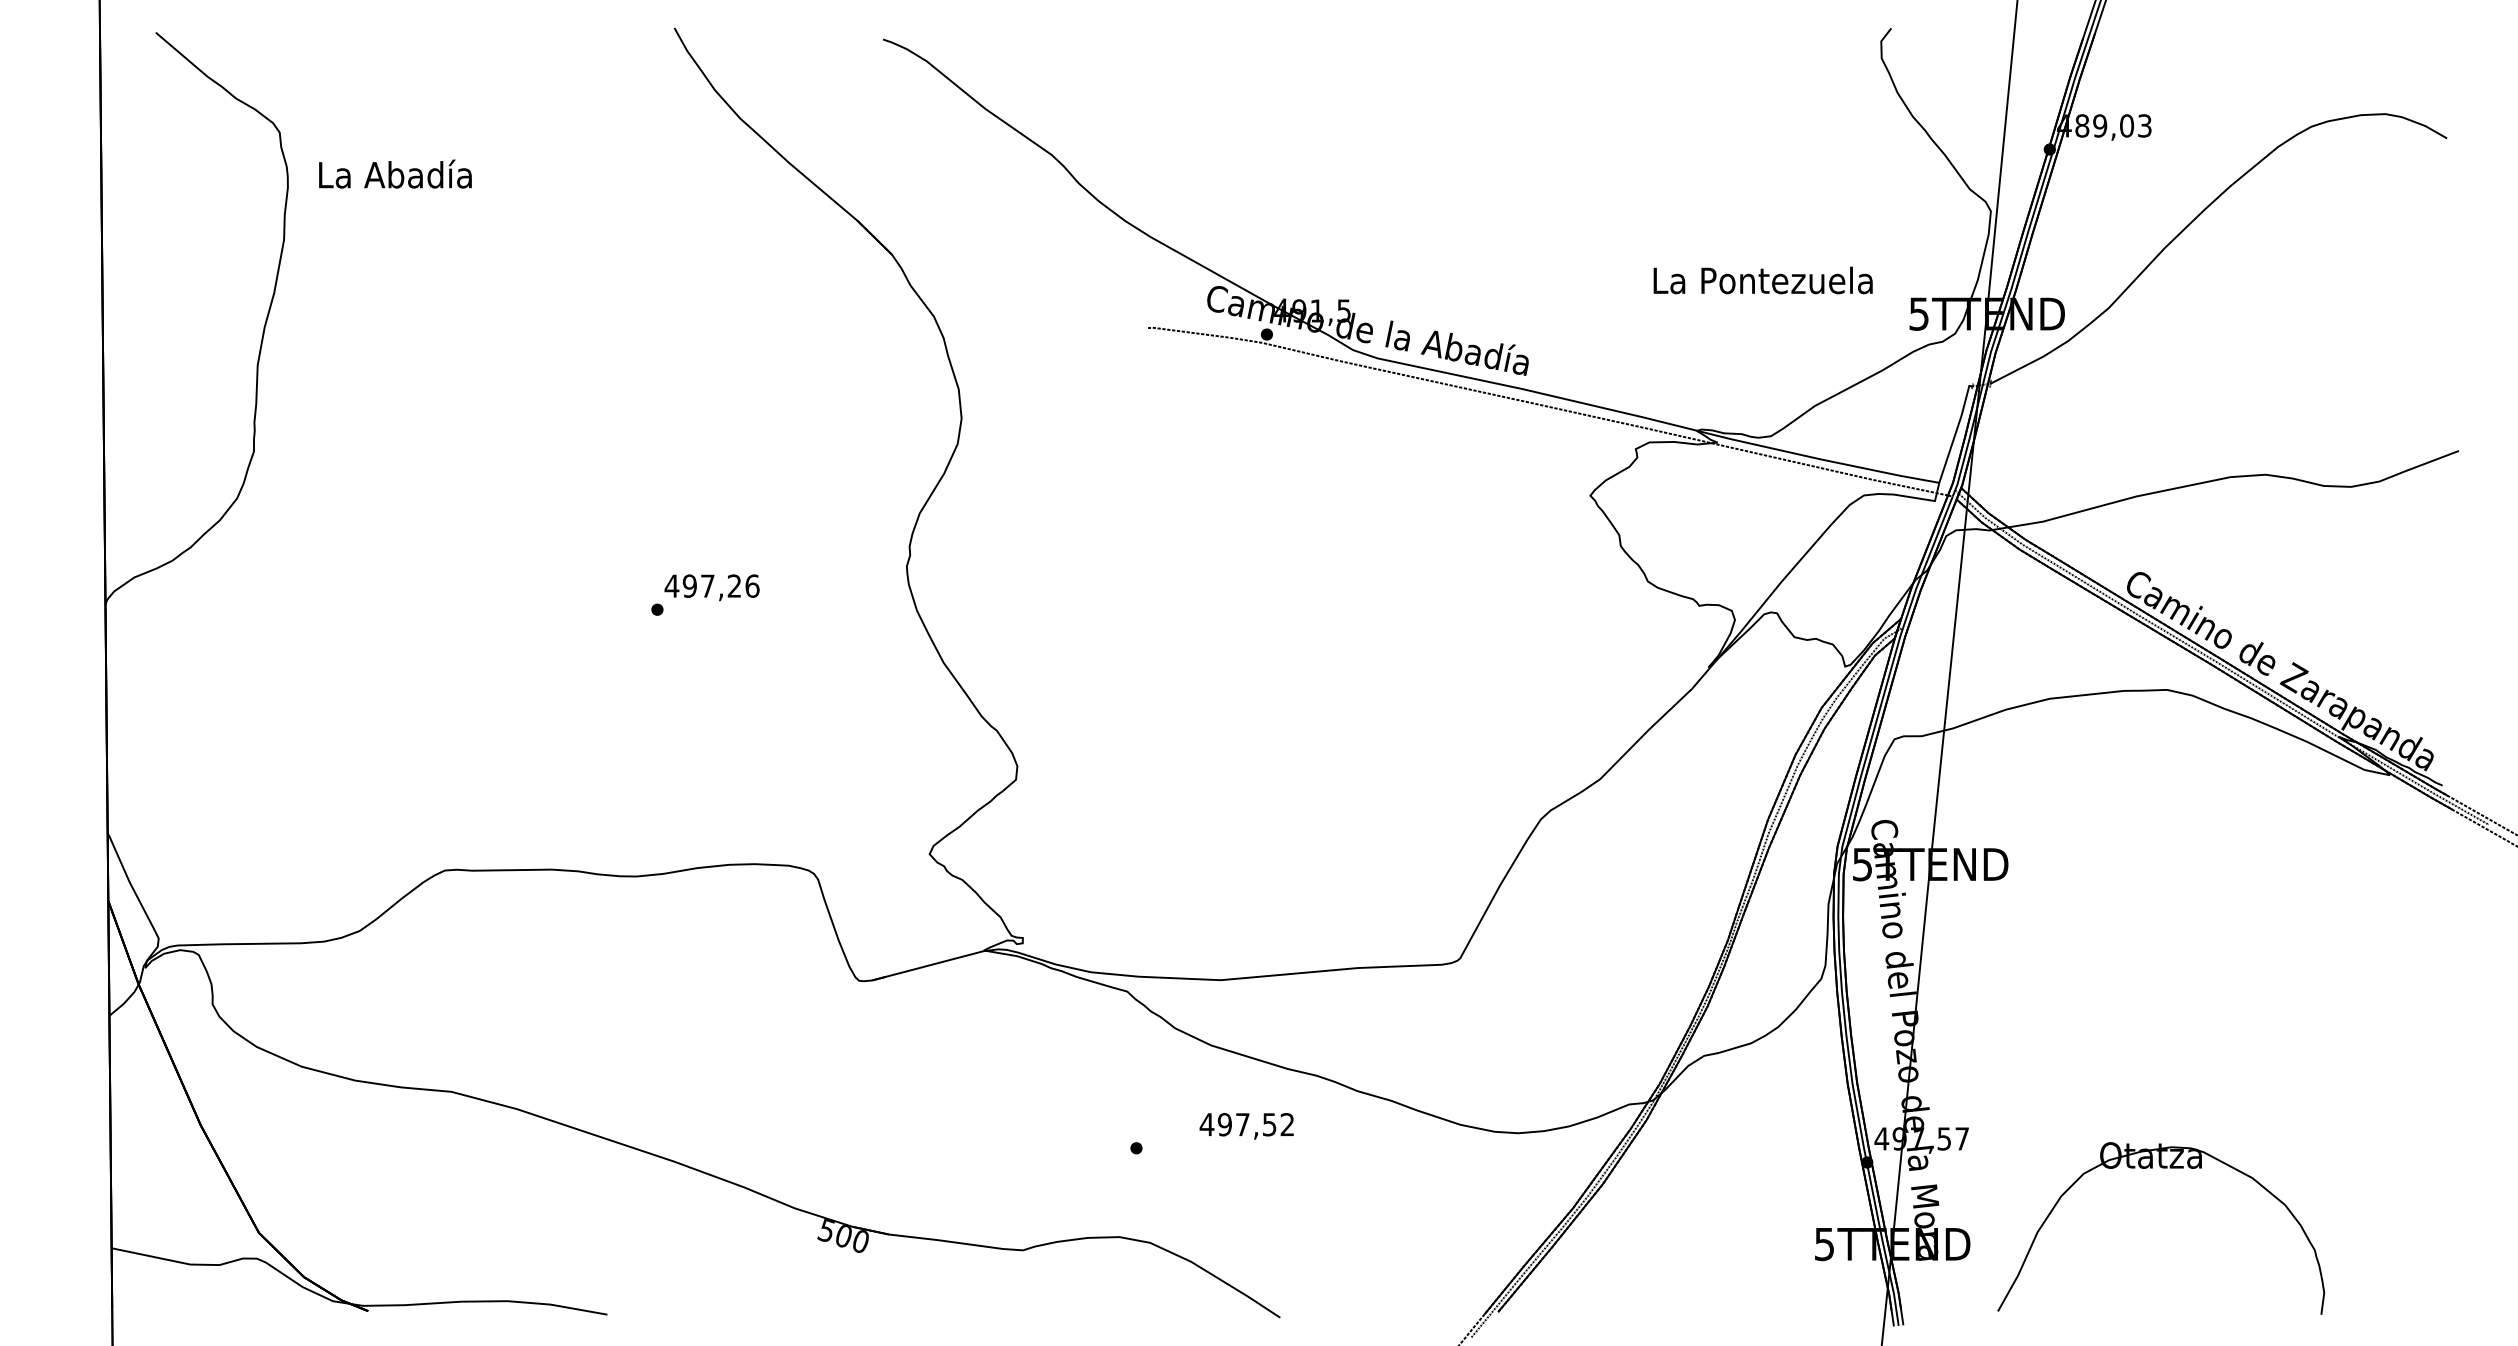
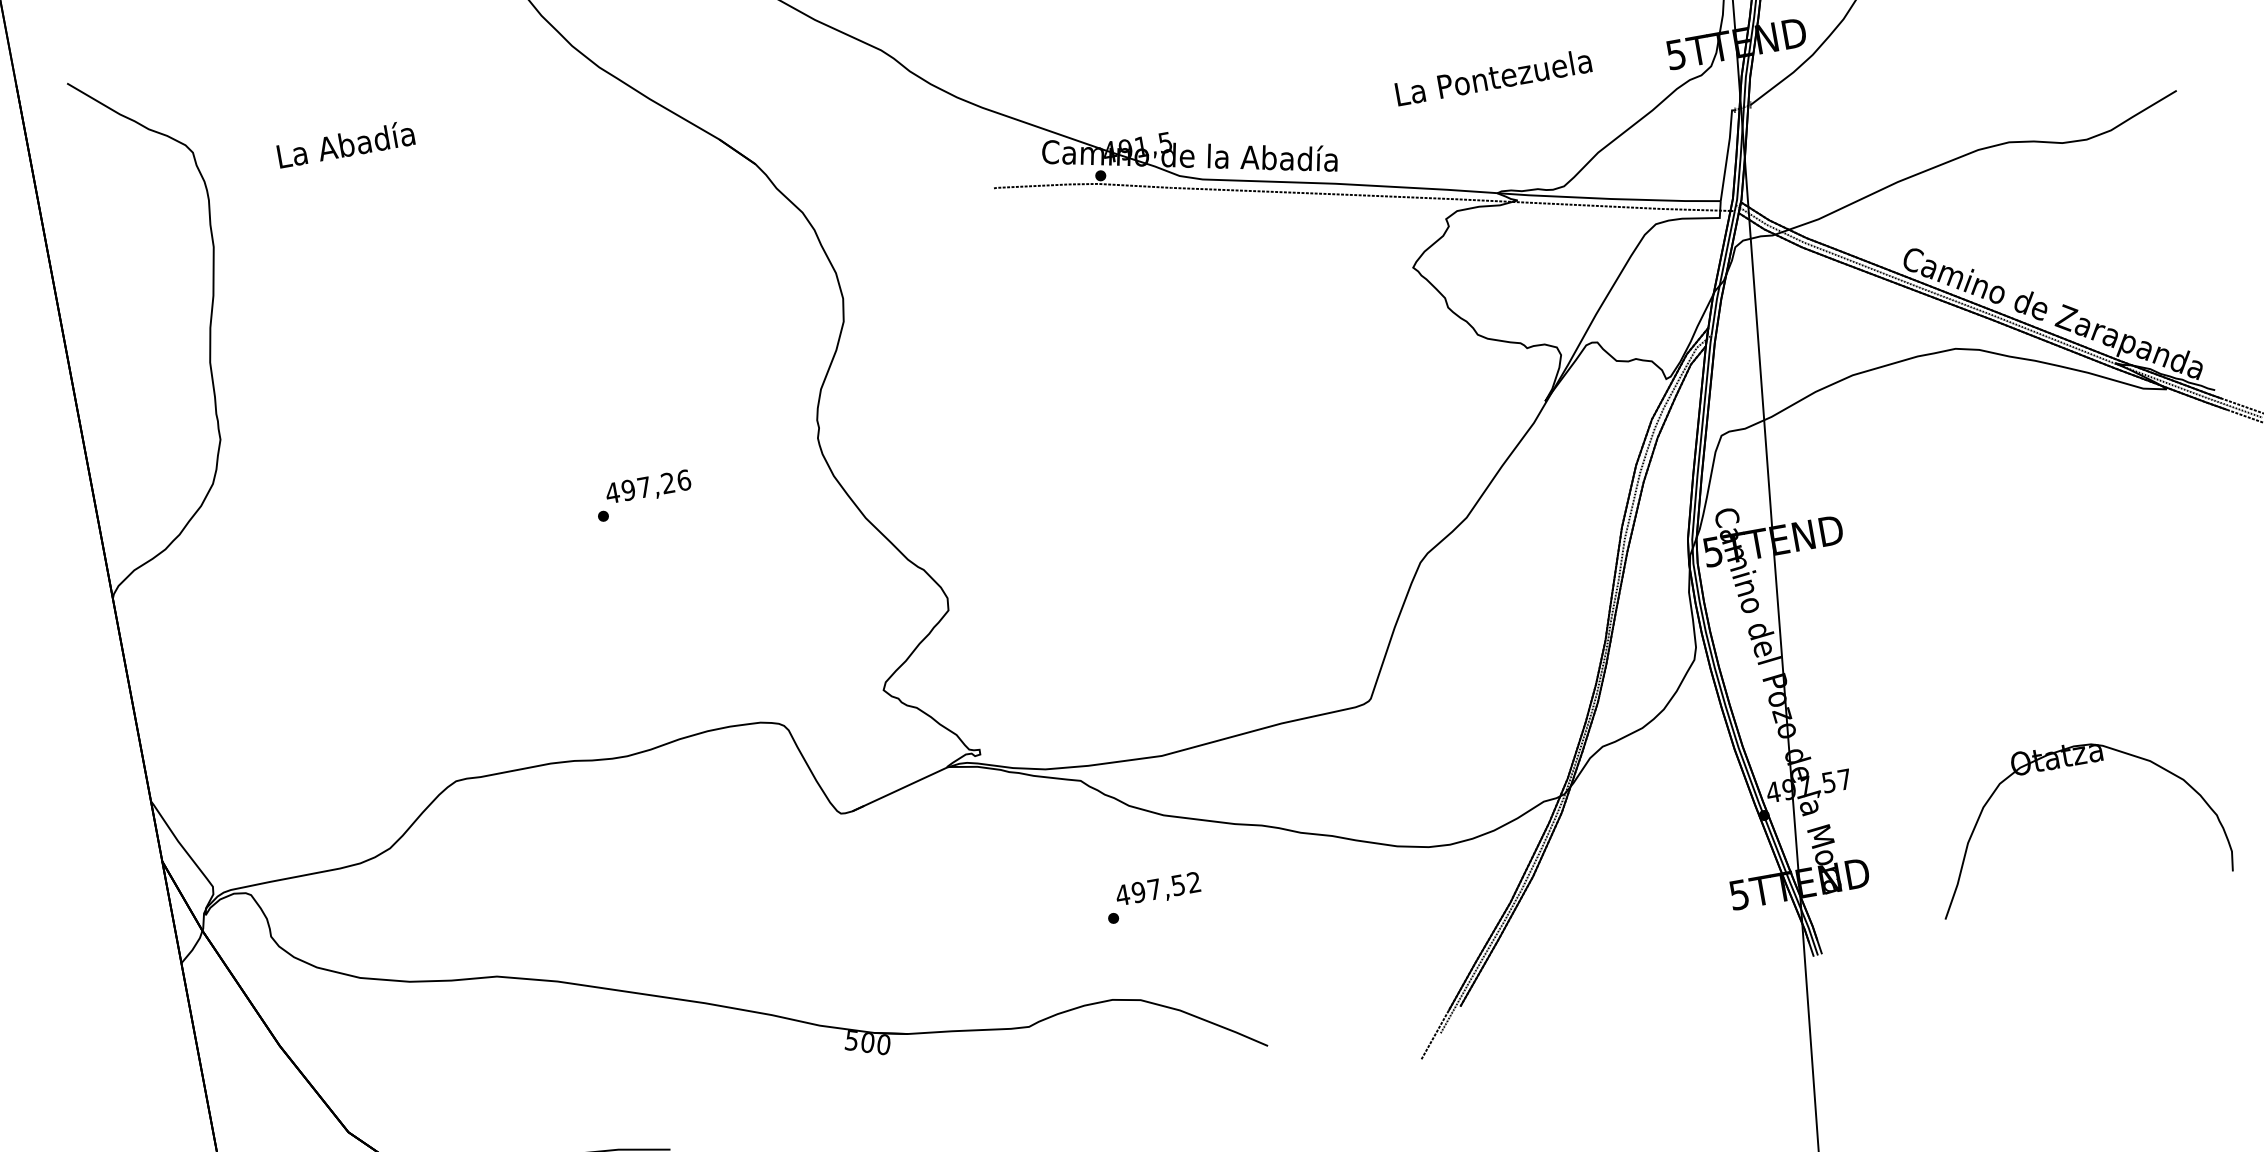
text: (395, 173) -> (345, 143), moved
text: (1762, 280) -> (1492, 77), moved
text: (1246, 1126) -> (1158, 890), moved
part: (2162, 1168) -> (2068, 766), moved

